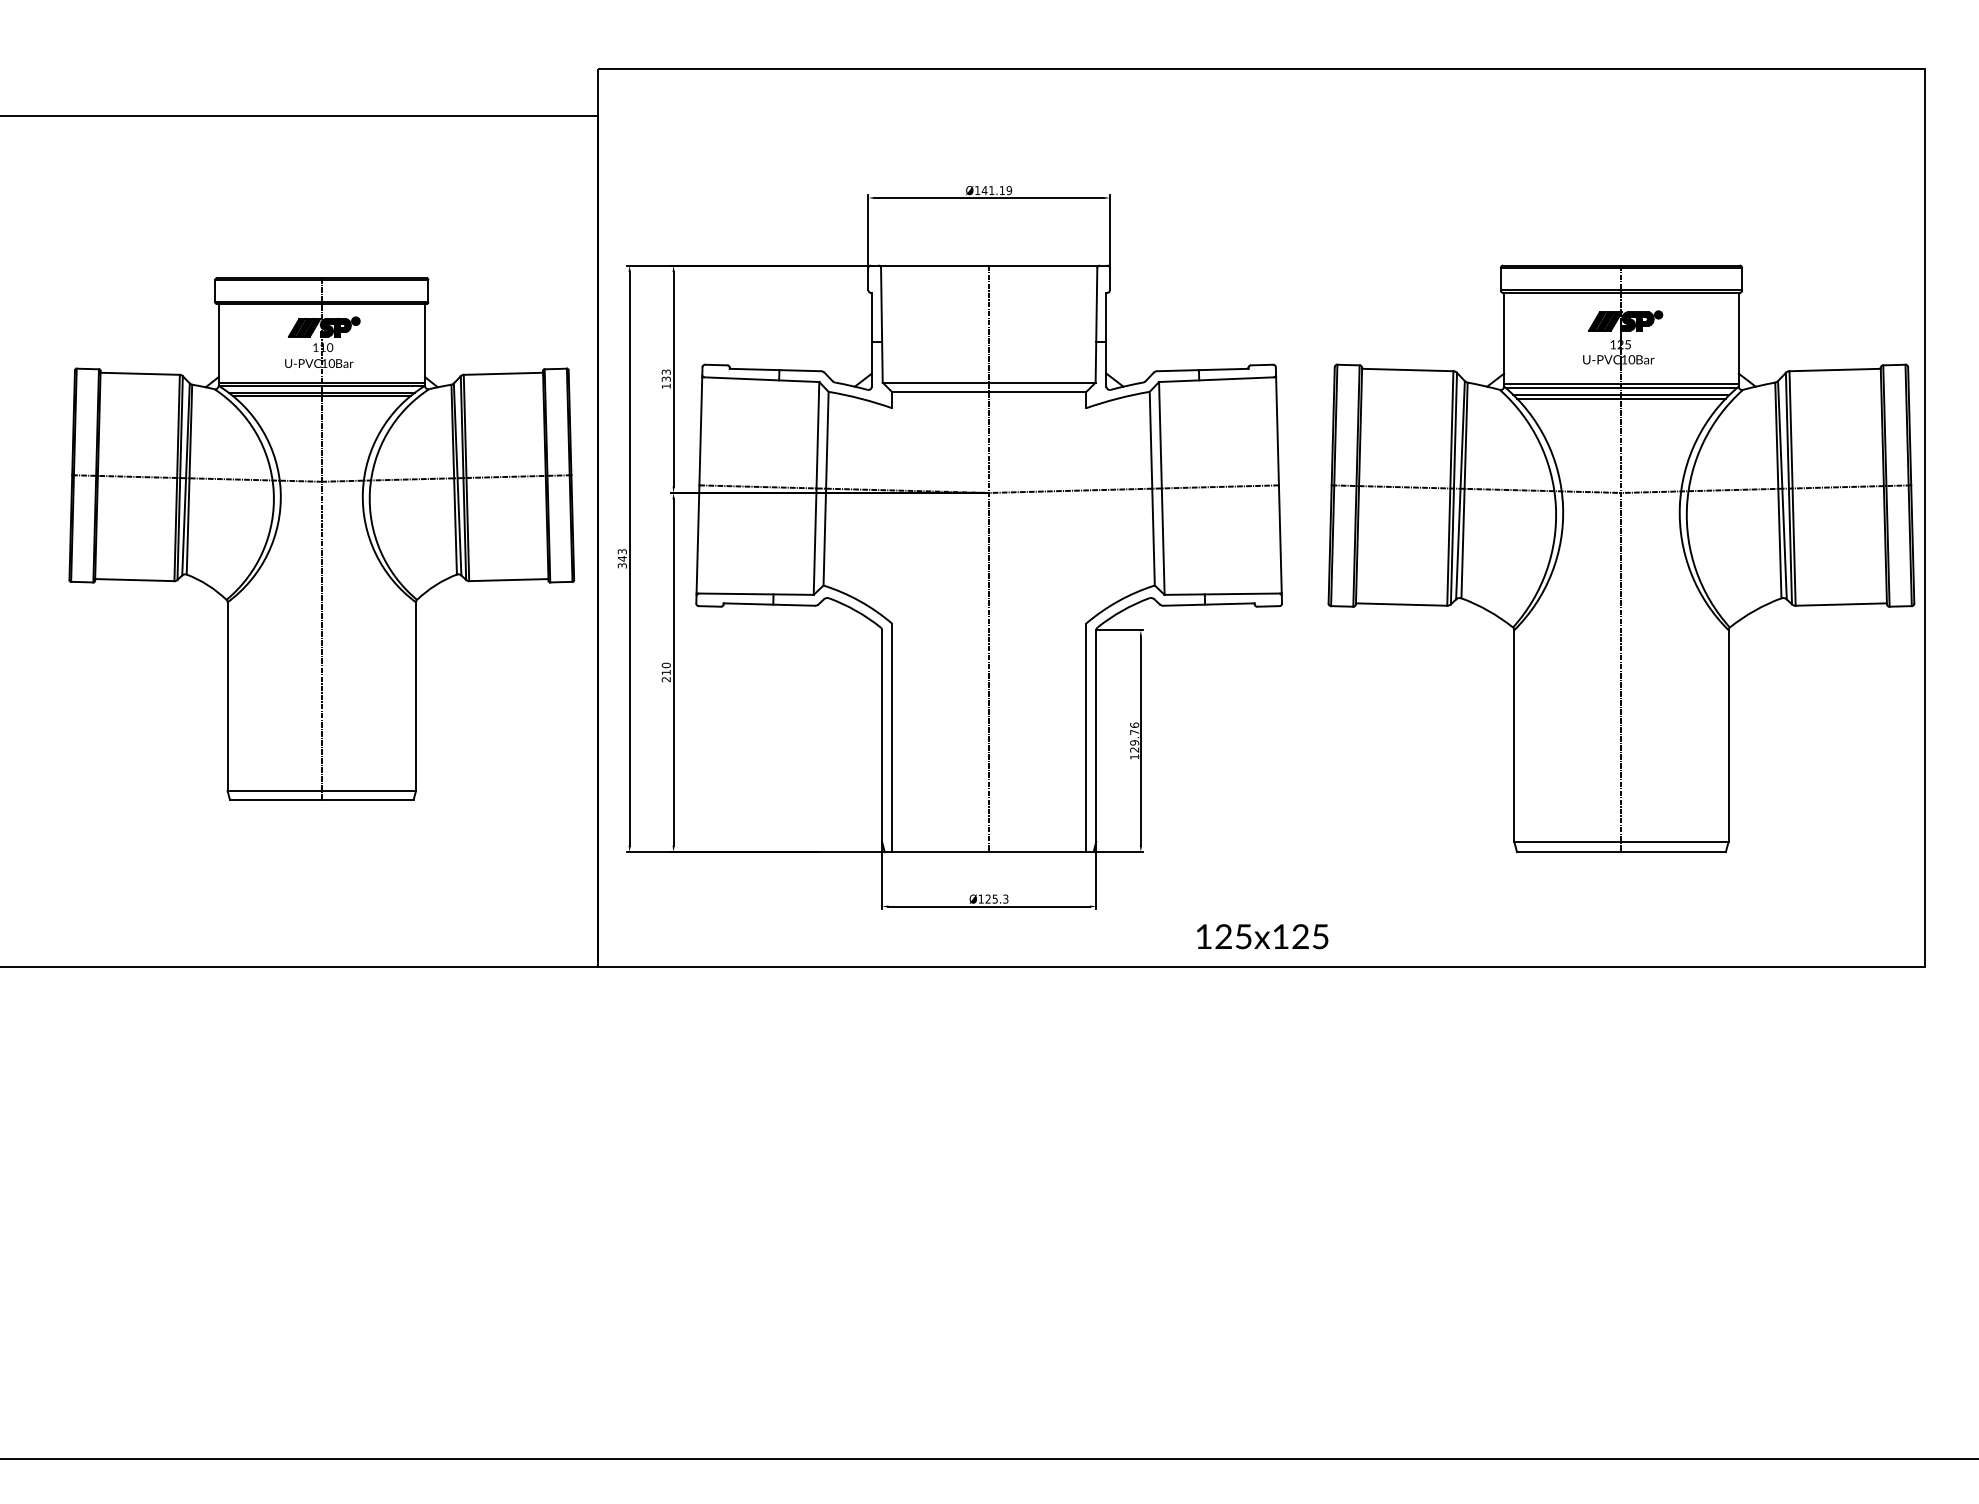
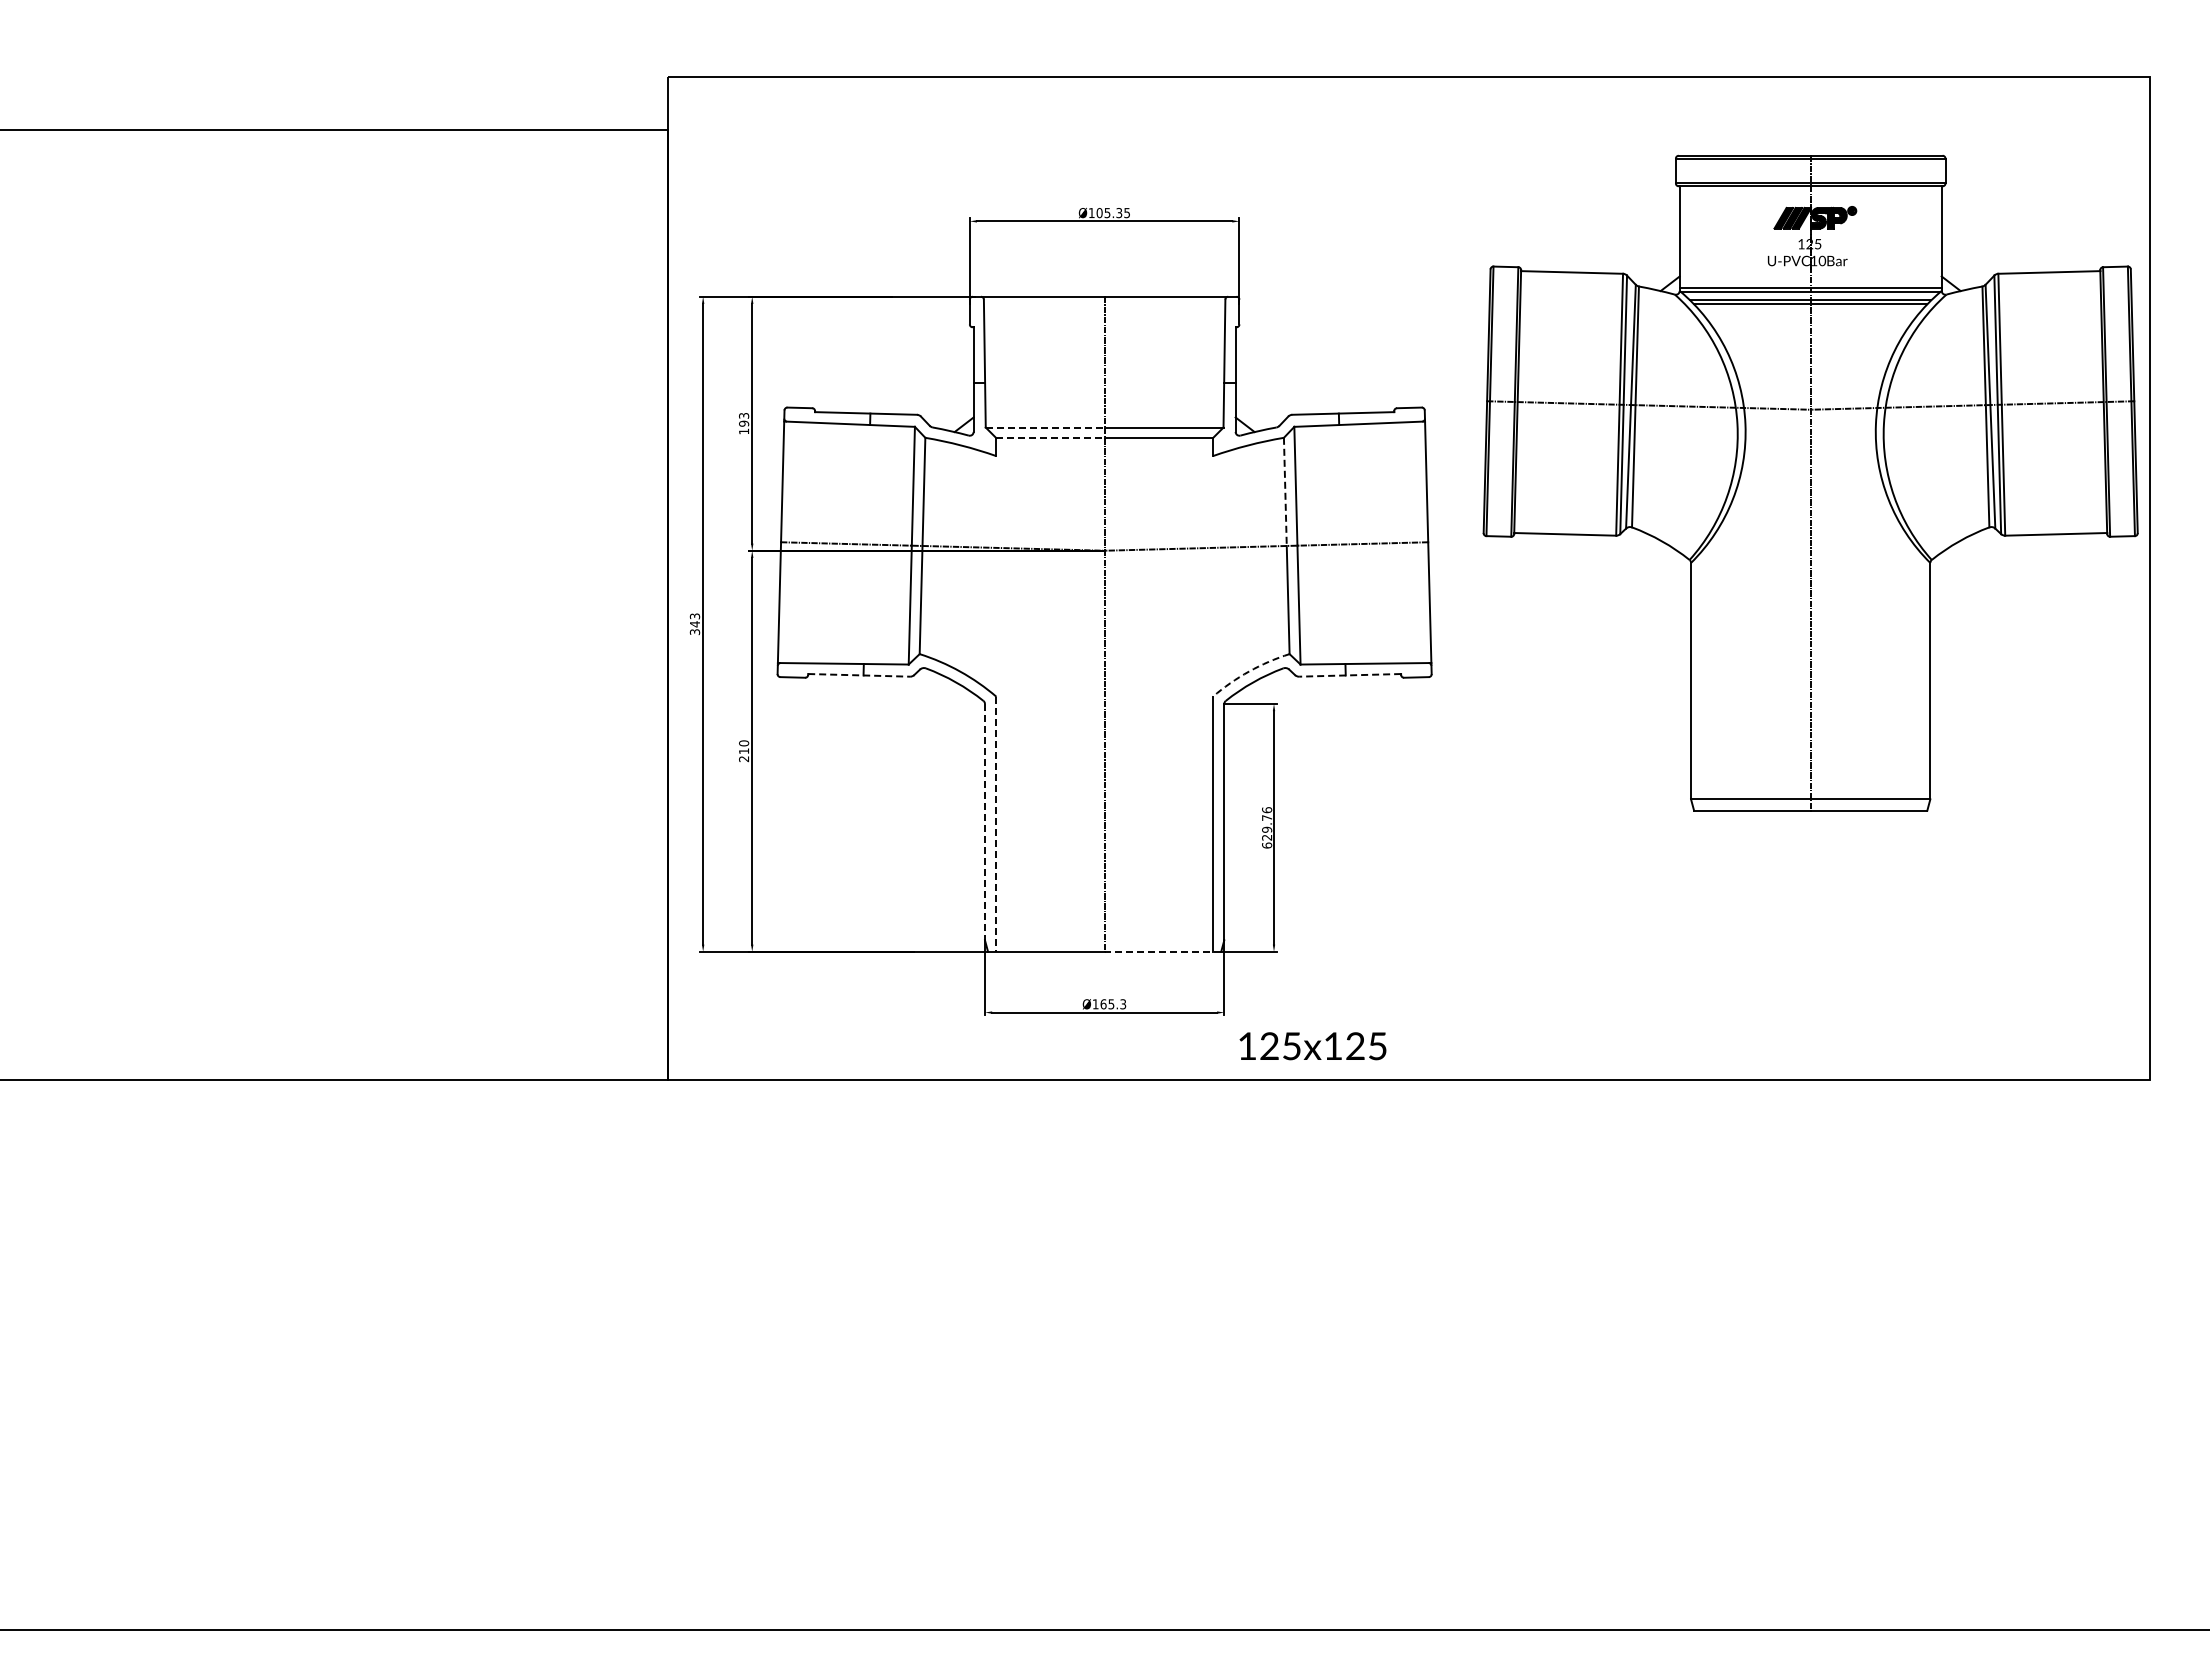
text: (997, 190) -> (1113, 213), Ø141.19 -> Ø105.35
text: (665, 379) -> (743, 423), 133 -> 193
line: (936, 382) -> (1045, 427), solid -> dashed
line: (941, 392) -> (1051, 438), solid -> dashed
line: (1151, 440) -> (1285, 492), solid -> dashed
part: (321, 539) -> (359, 602), removed
part: (1621, 558) -> (1810, 482), moved
arc: (1118, 601) -> (1249, 671), solid -> dashed
line: (769, 604) -> (859, 675), solid -> dashed
line: (1209, 604) -> (1350, 675), solid -> dashed
line: (882, 736) -> (985, 822), solid -> dashed
line: (892, 738) -> (996, 824), solid -> dashed
text: (1135, 756) -> (1267, 845), 129.76 -> 629.76
line: (1040, 851) -> (1162, 951), solid -> dashed
text: (988, 899) -> (1103, 1004), Ø125.3 -> Ø165.3
text: (1262, 936) -> (1312, 1046), moved

